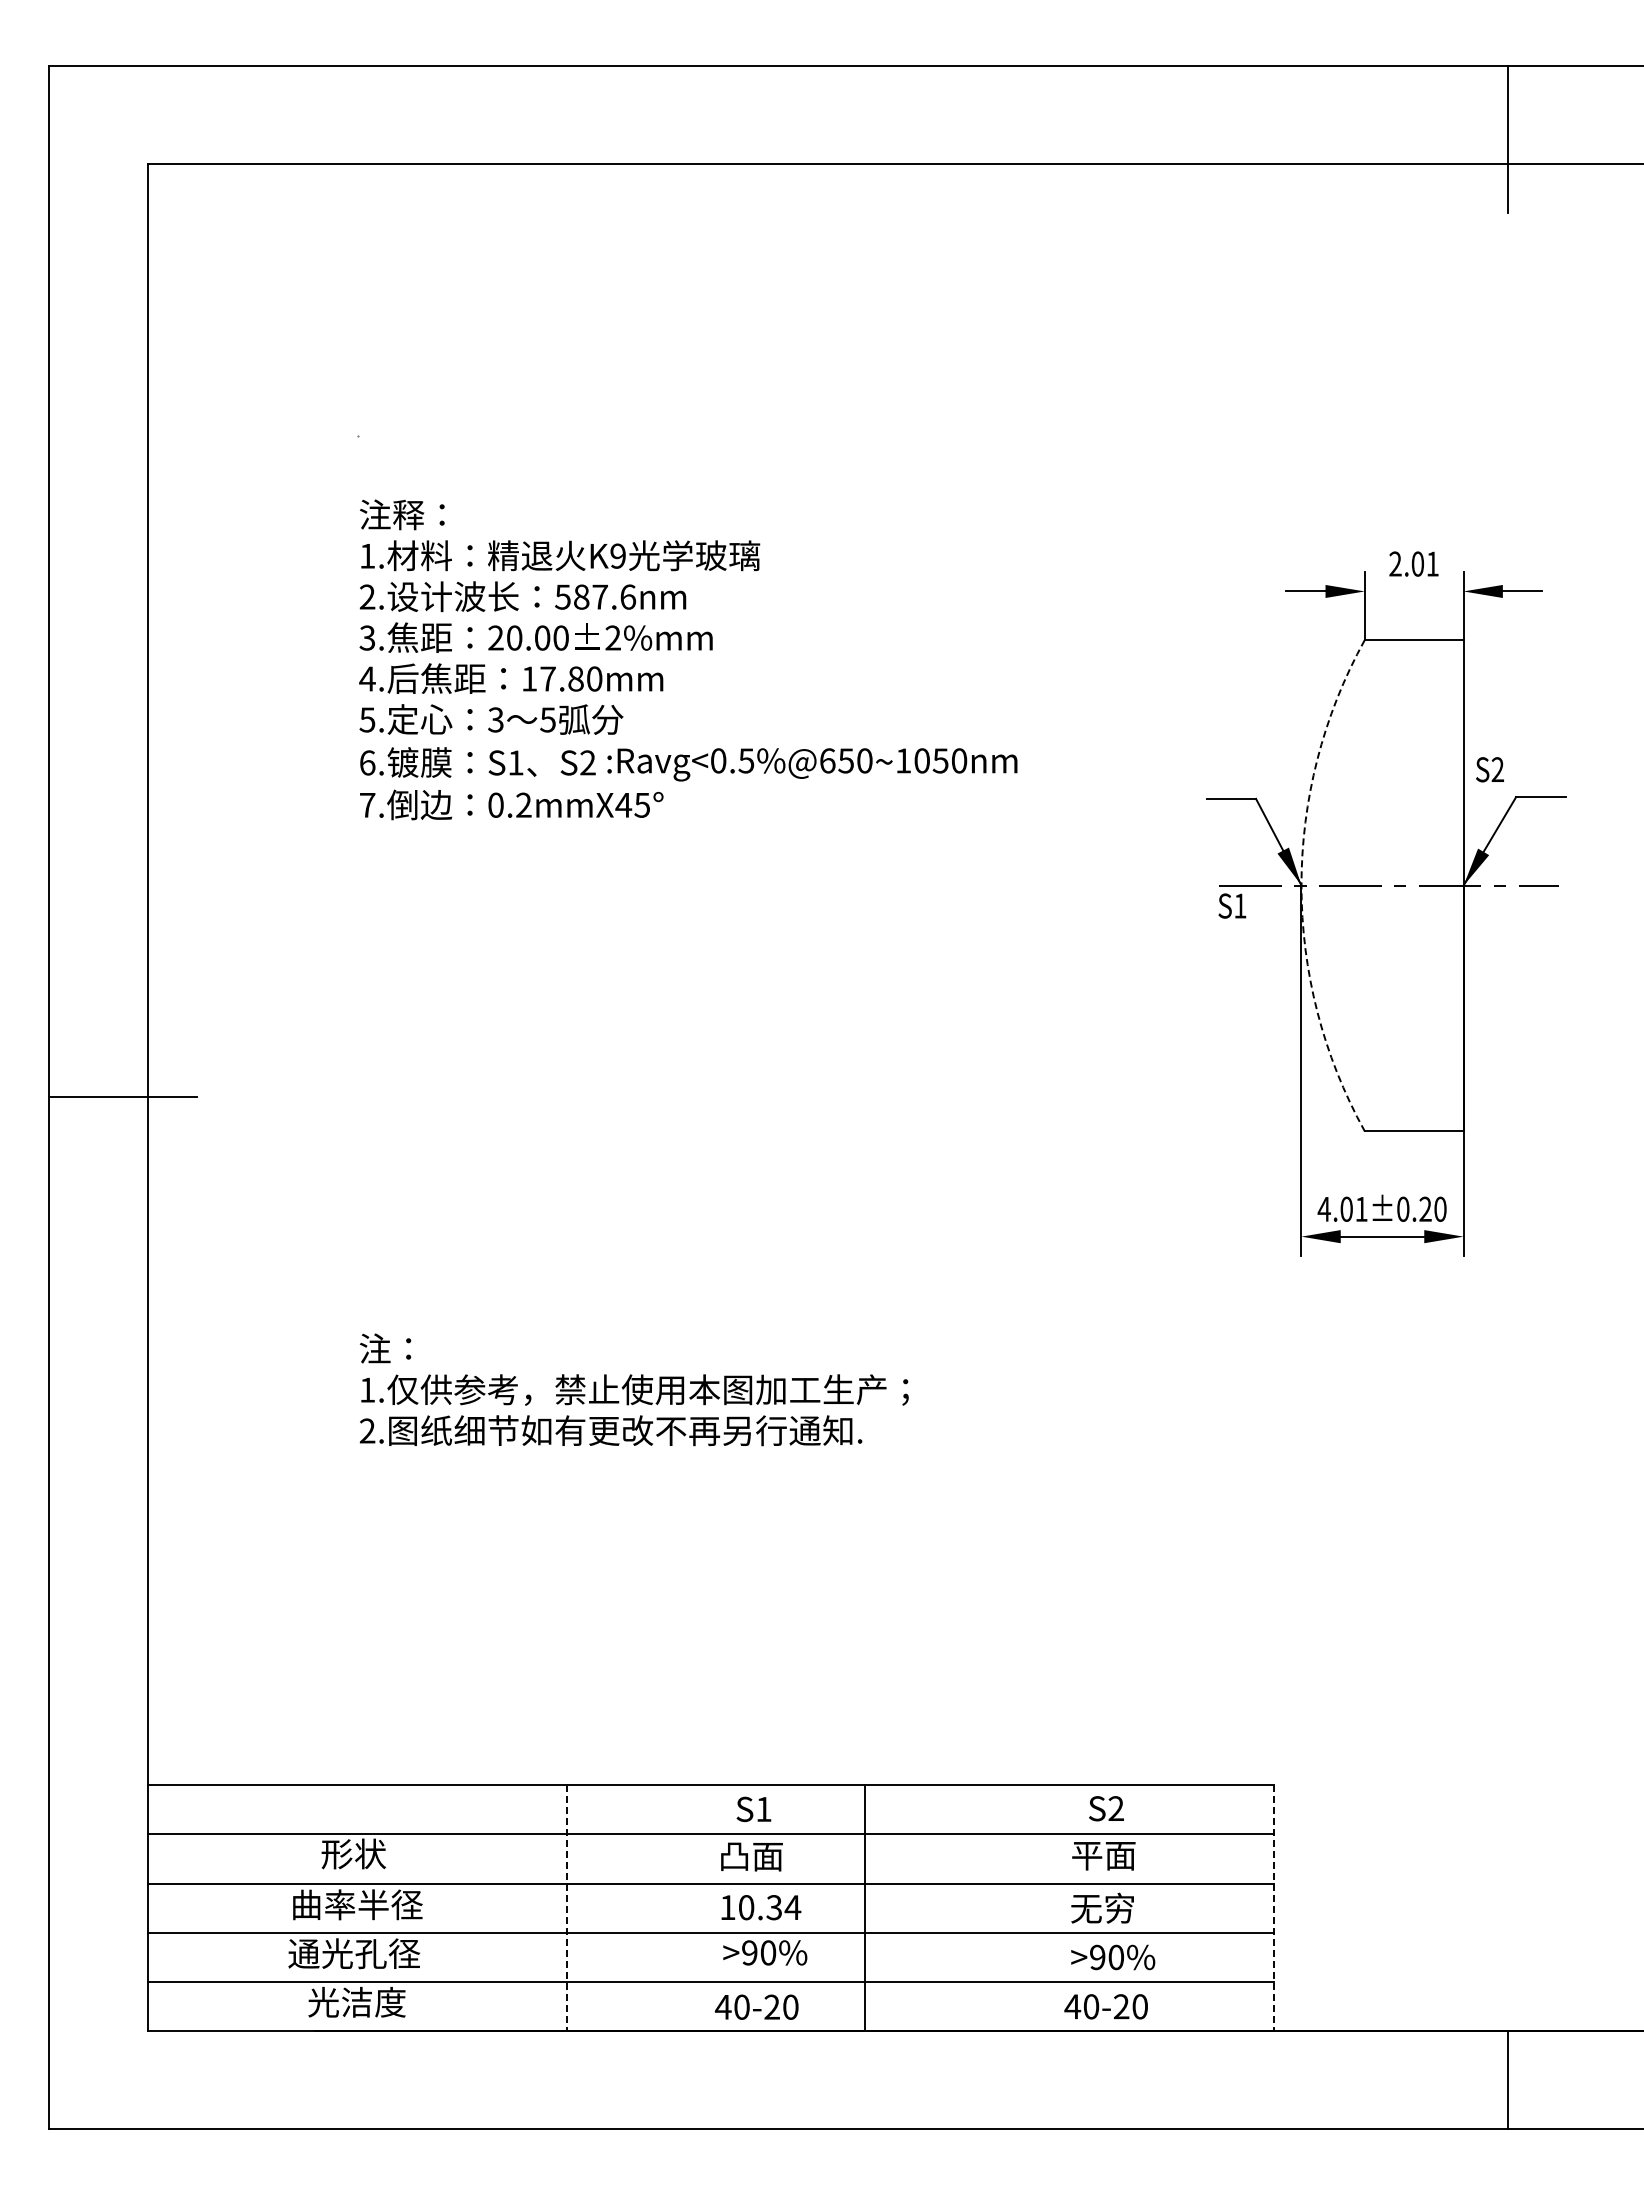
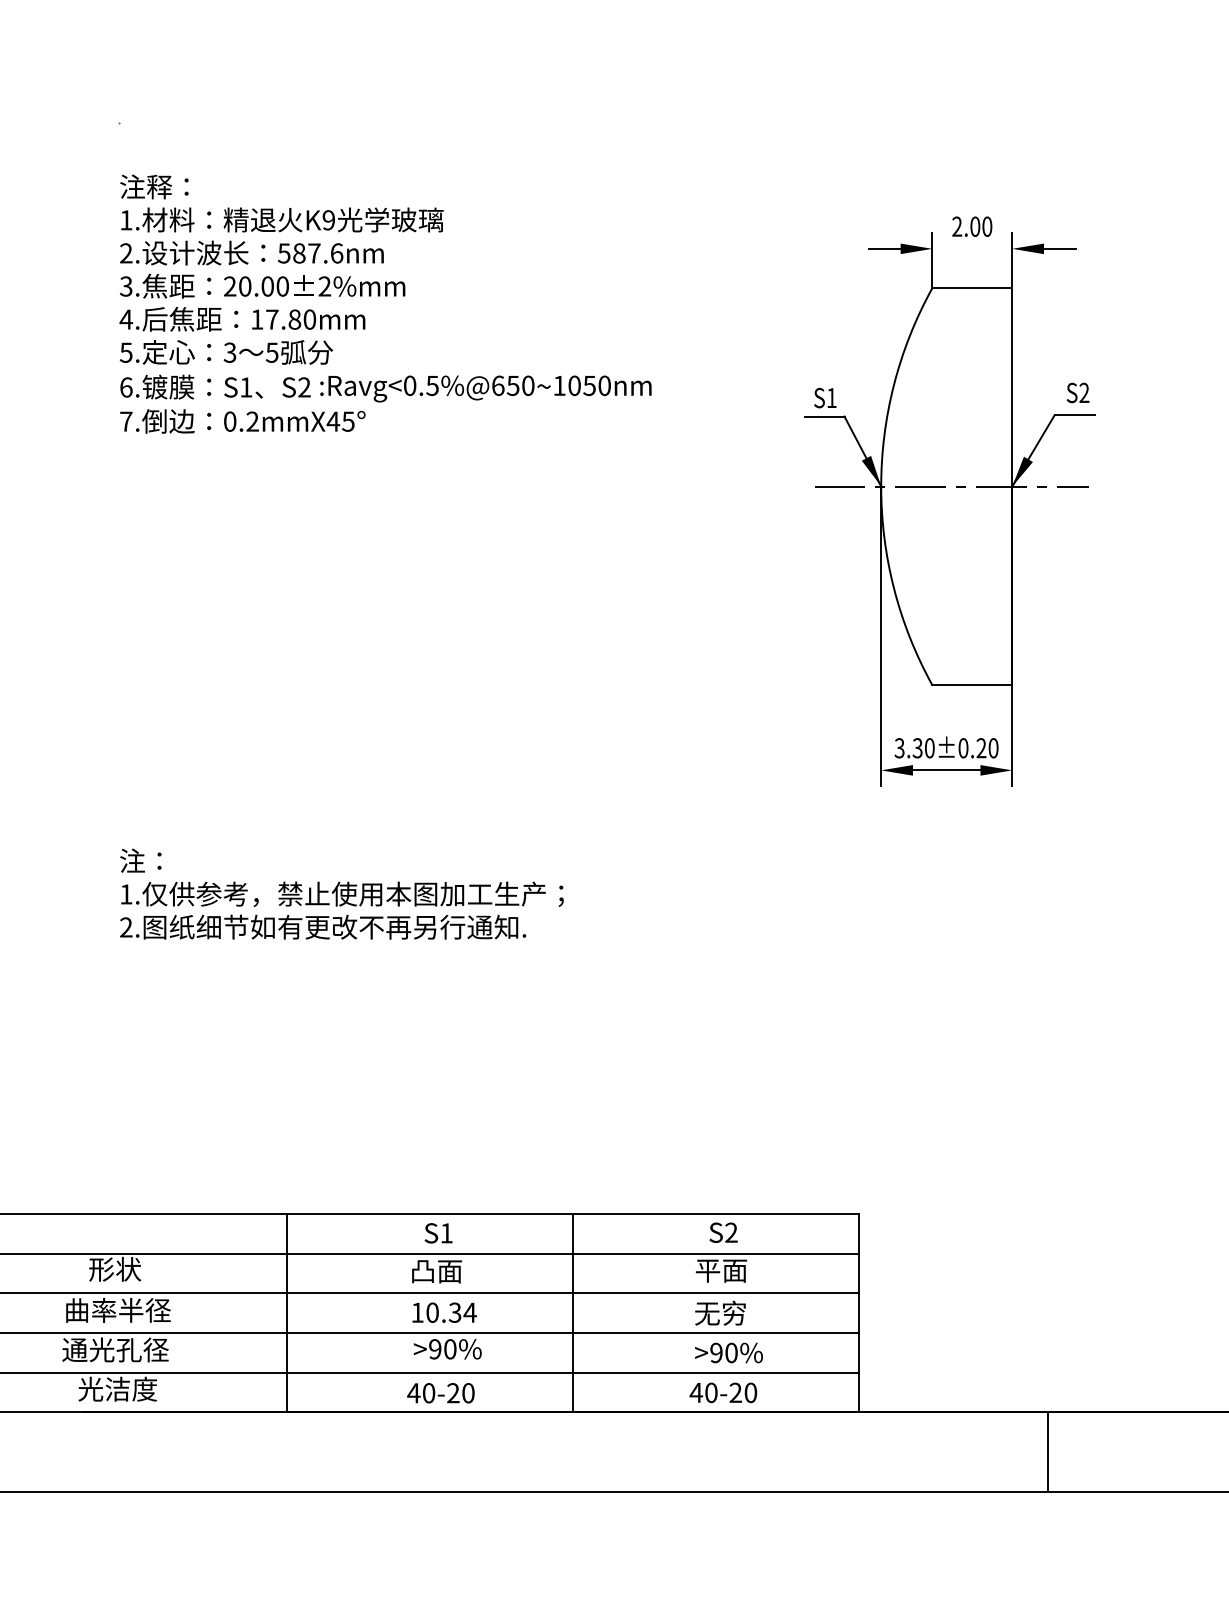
text: (1432, 563) -> (987, 226), 2.01 -> 2.00
text: (1489, 769) -> (1077, 392), moved
arc: (1301, 885) -> (881, 486), dashed -> solid
text: (1232, 905) -> (825, 397), moved
text: (1342, 1208) -> (914, 747), 4.01±0.20 -> 3.30±0.20
line: (865, 1907) -> (573, 1312), moved
line: (566, 1908) -> (287, 1313), dashed -> solid
line: (1273, 1908) -> (858, 1313), dashed -> solid

